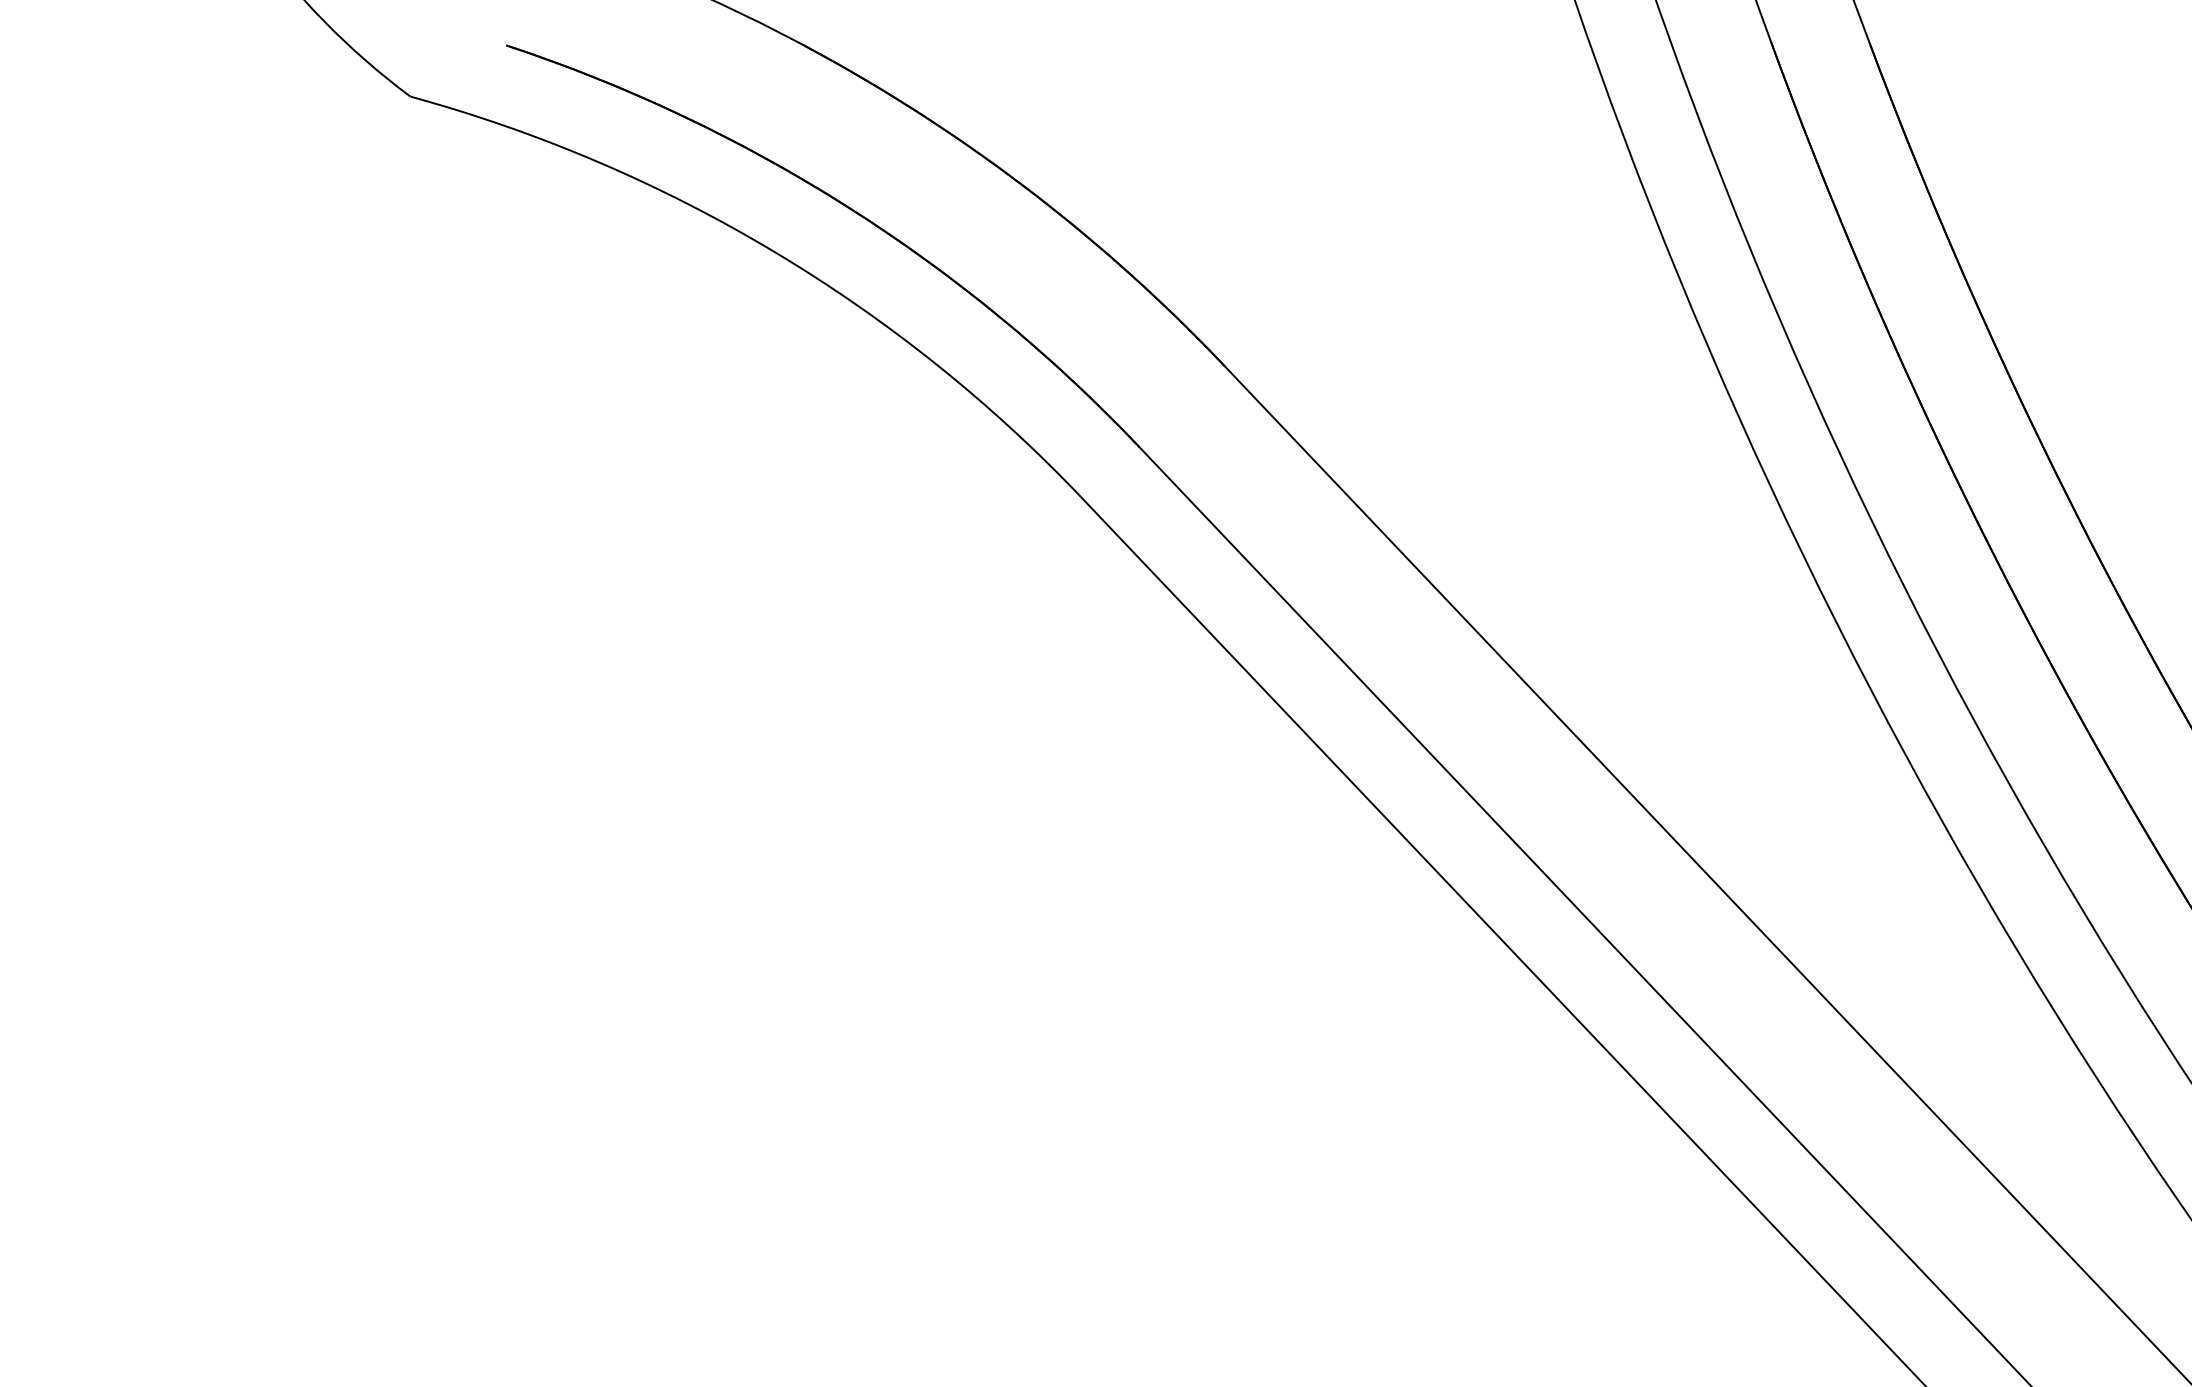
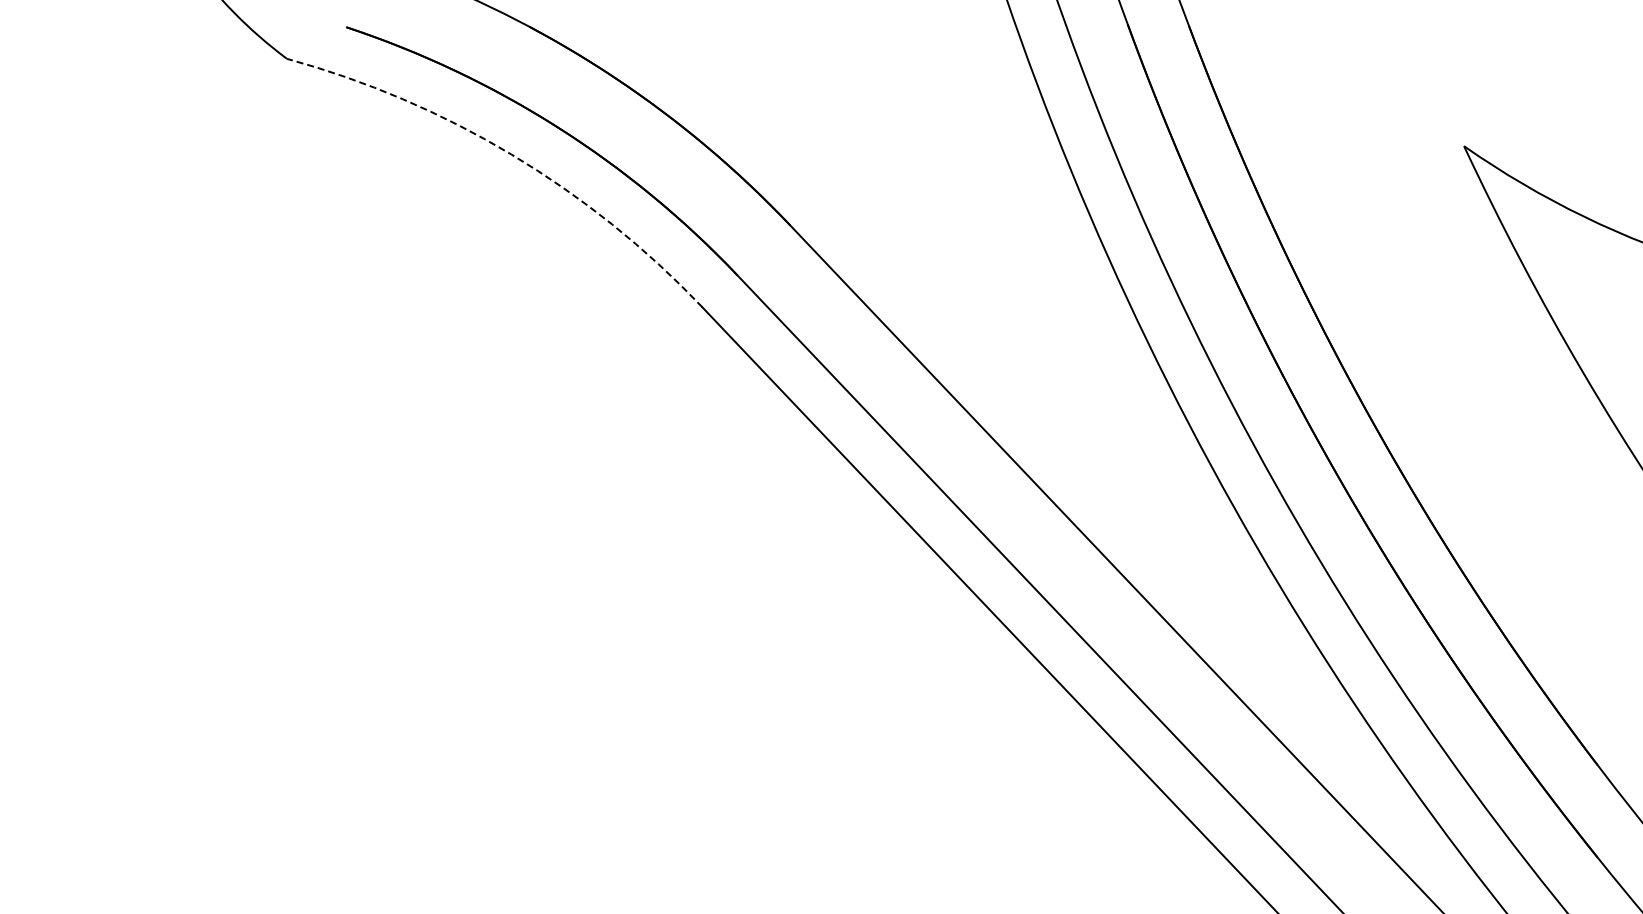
arc: (773, 251) -> (511, 154), solid -> dashed

